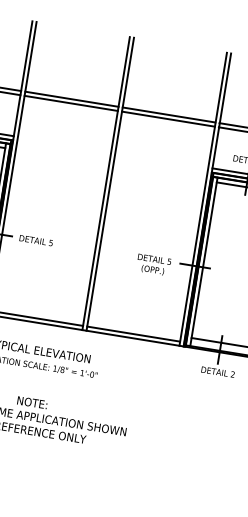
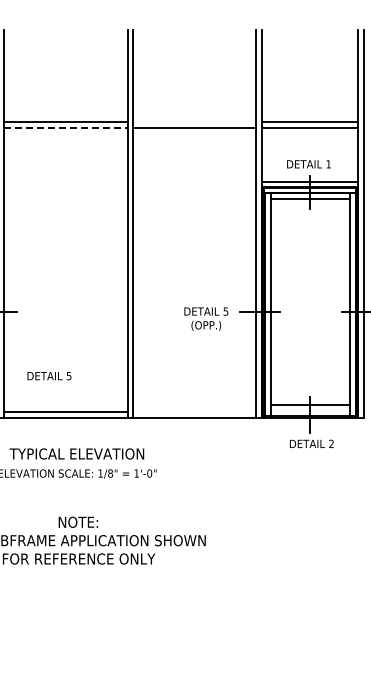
line: (70, 103) -> (65, 127), solid -> dashed
line: (168, 115) -> (194, 122), removed
text: (36, 240) -> (49, 376), moved
line: (133, 334) -> (194, 412), removed

